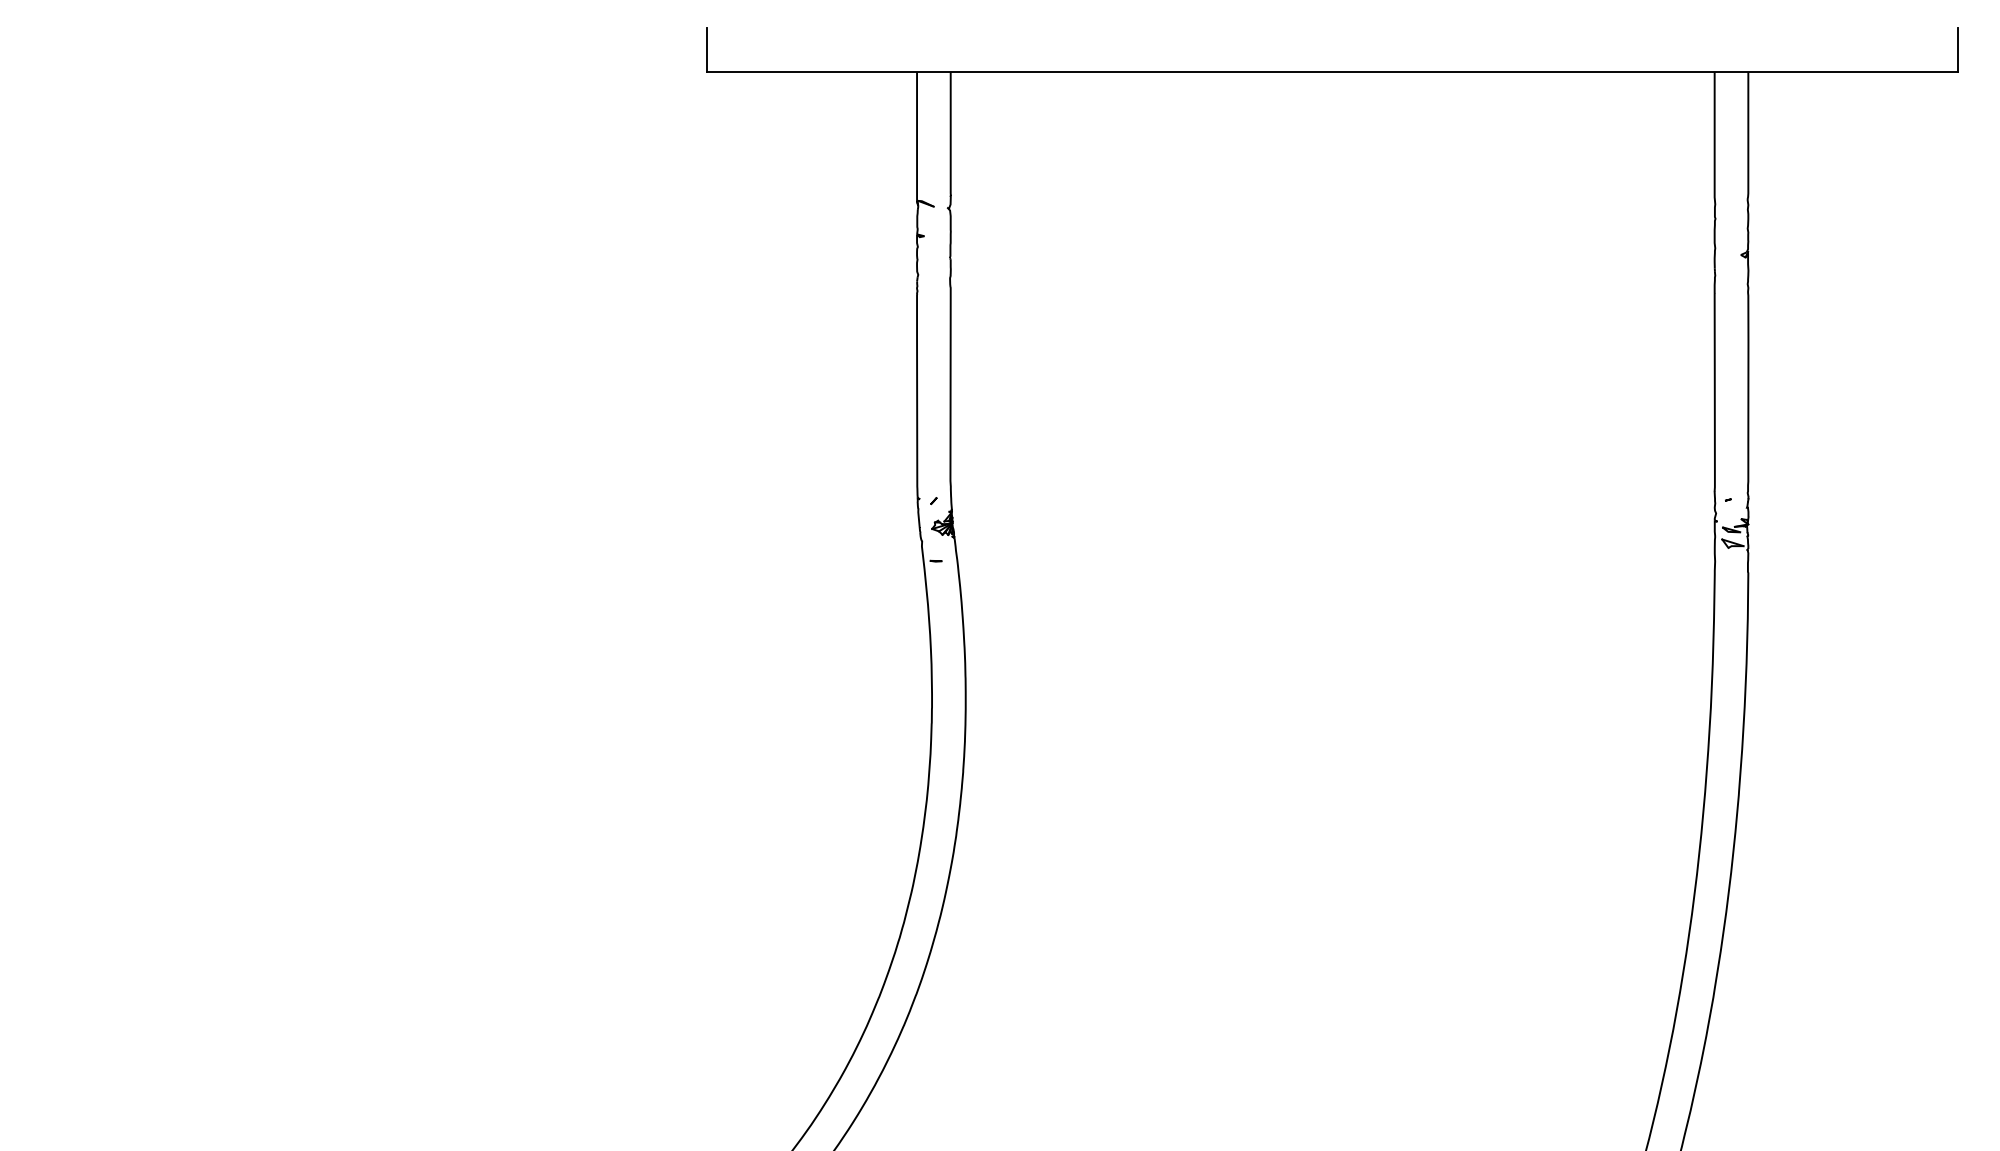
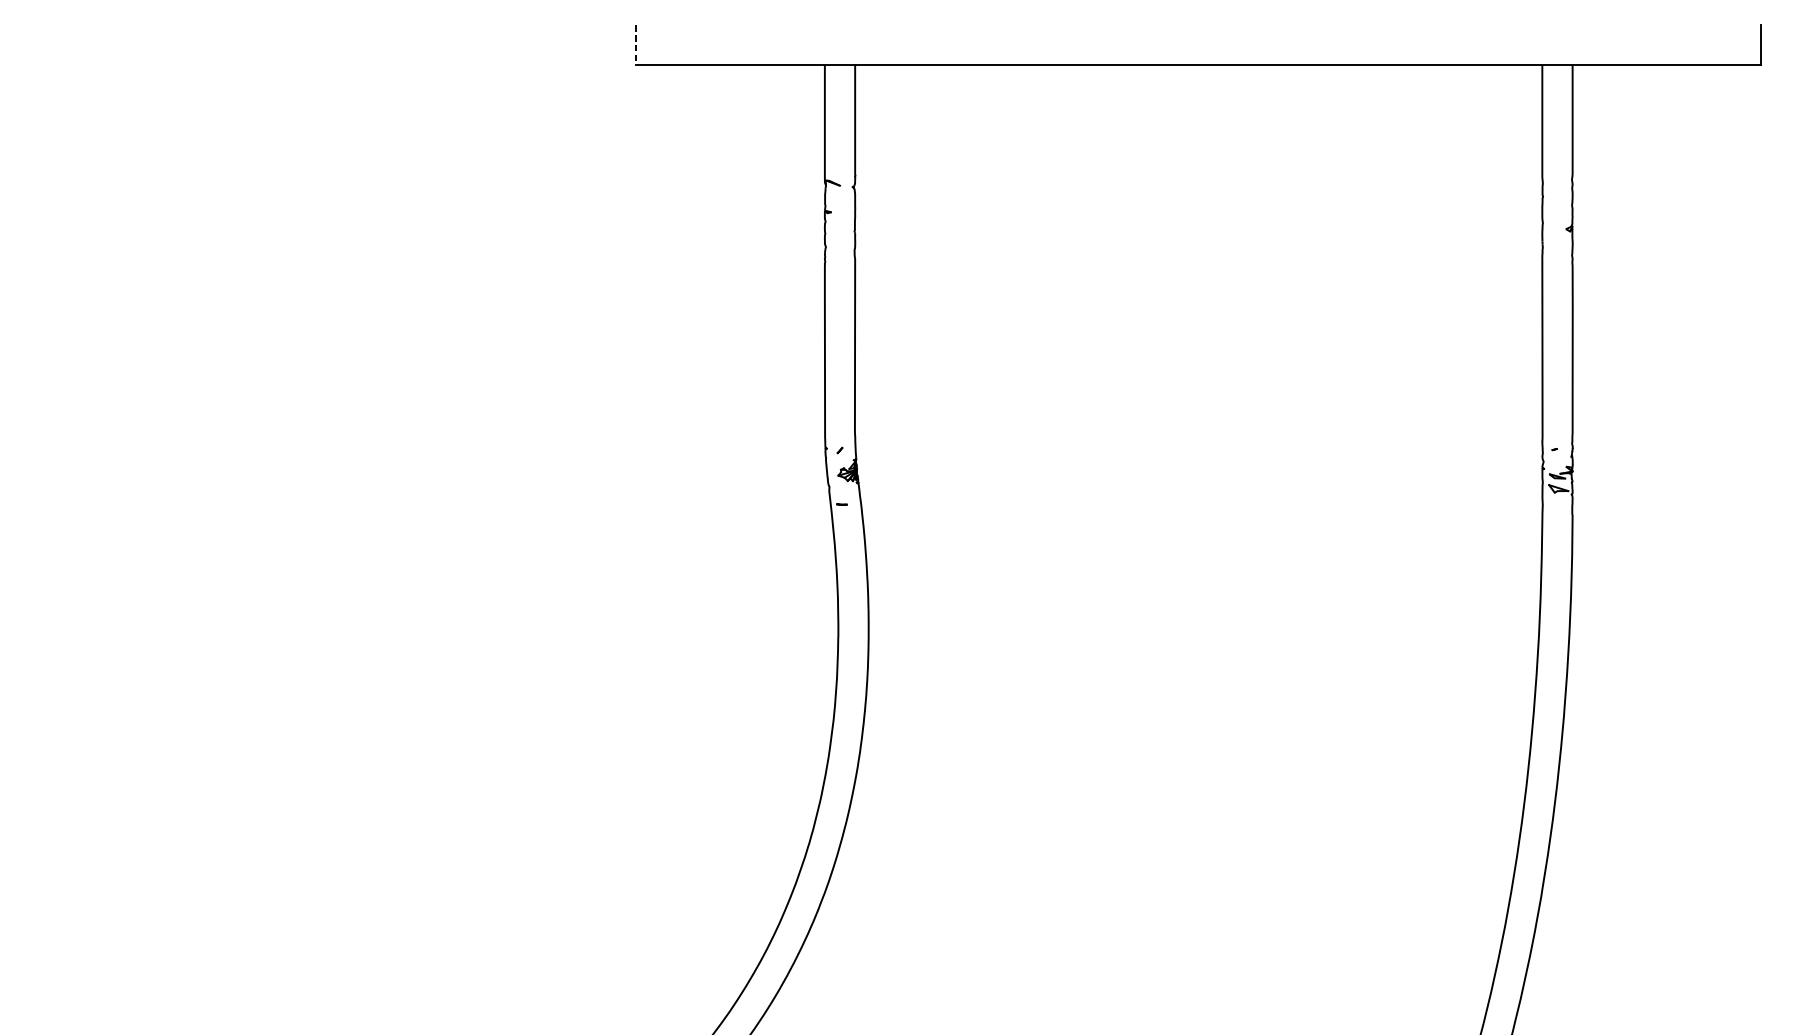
line: (707, 50) -> (636, 45), solid -> dashed

